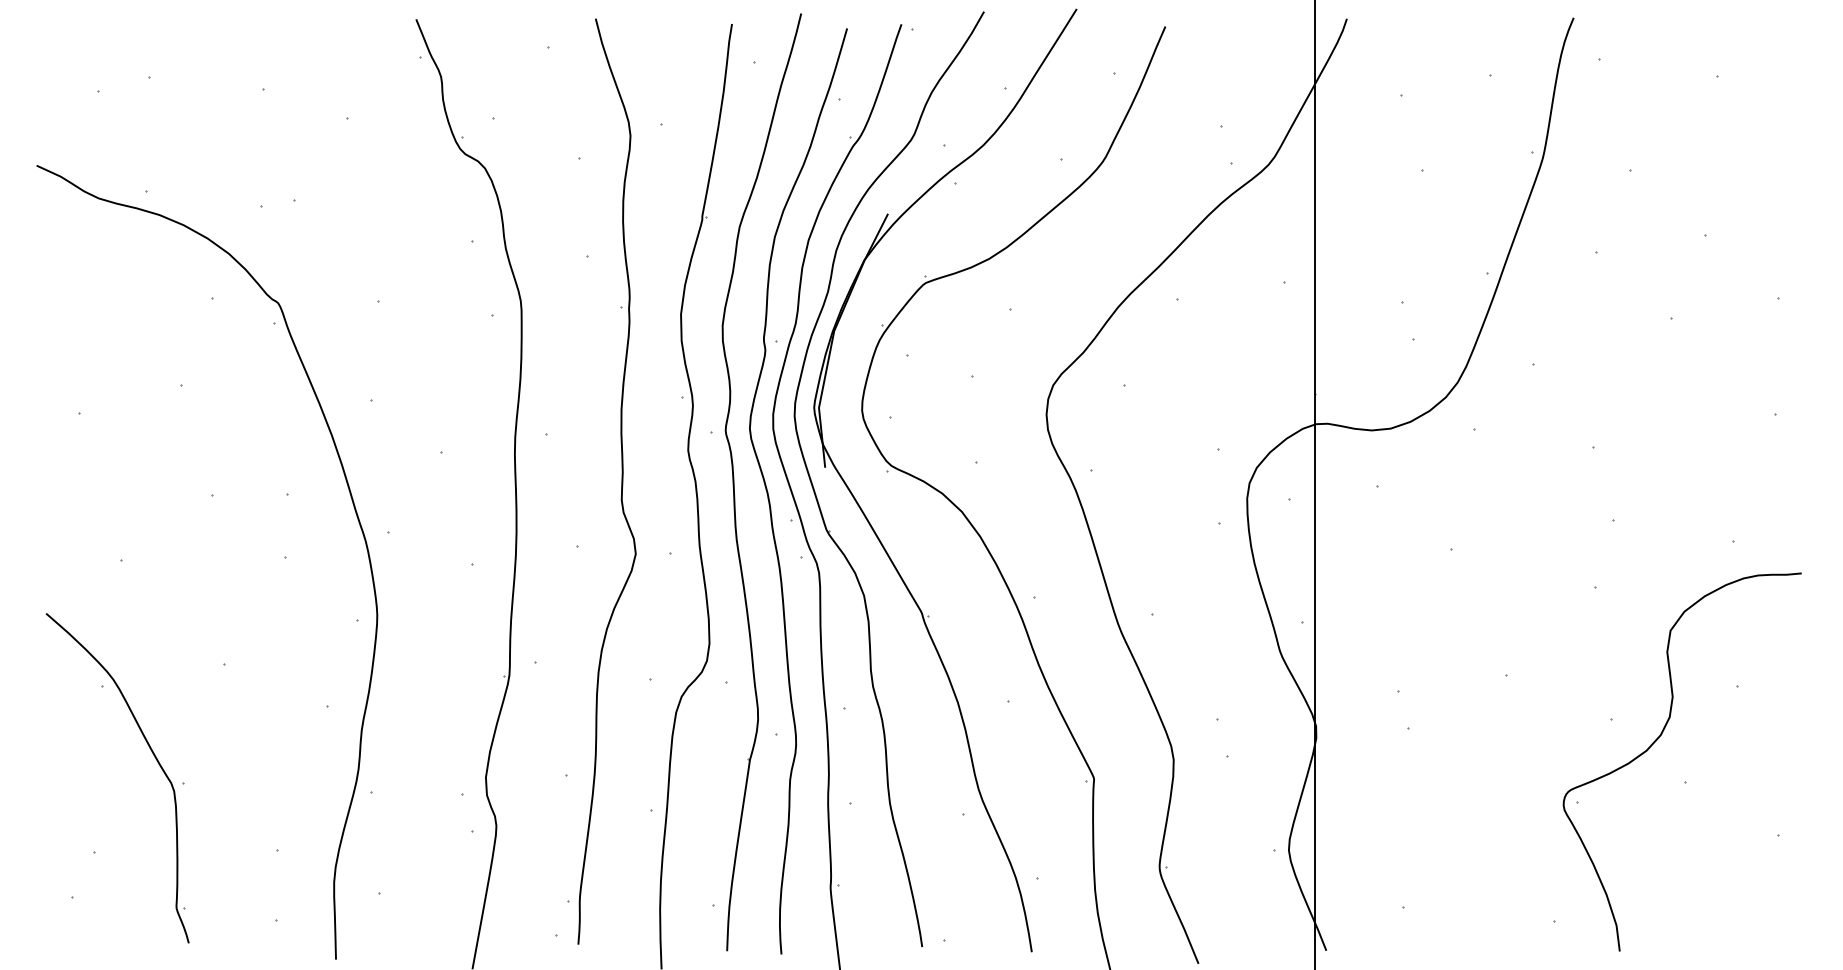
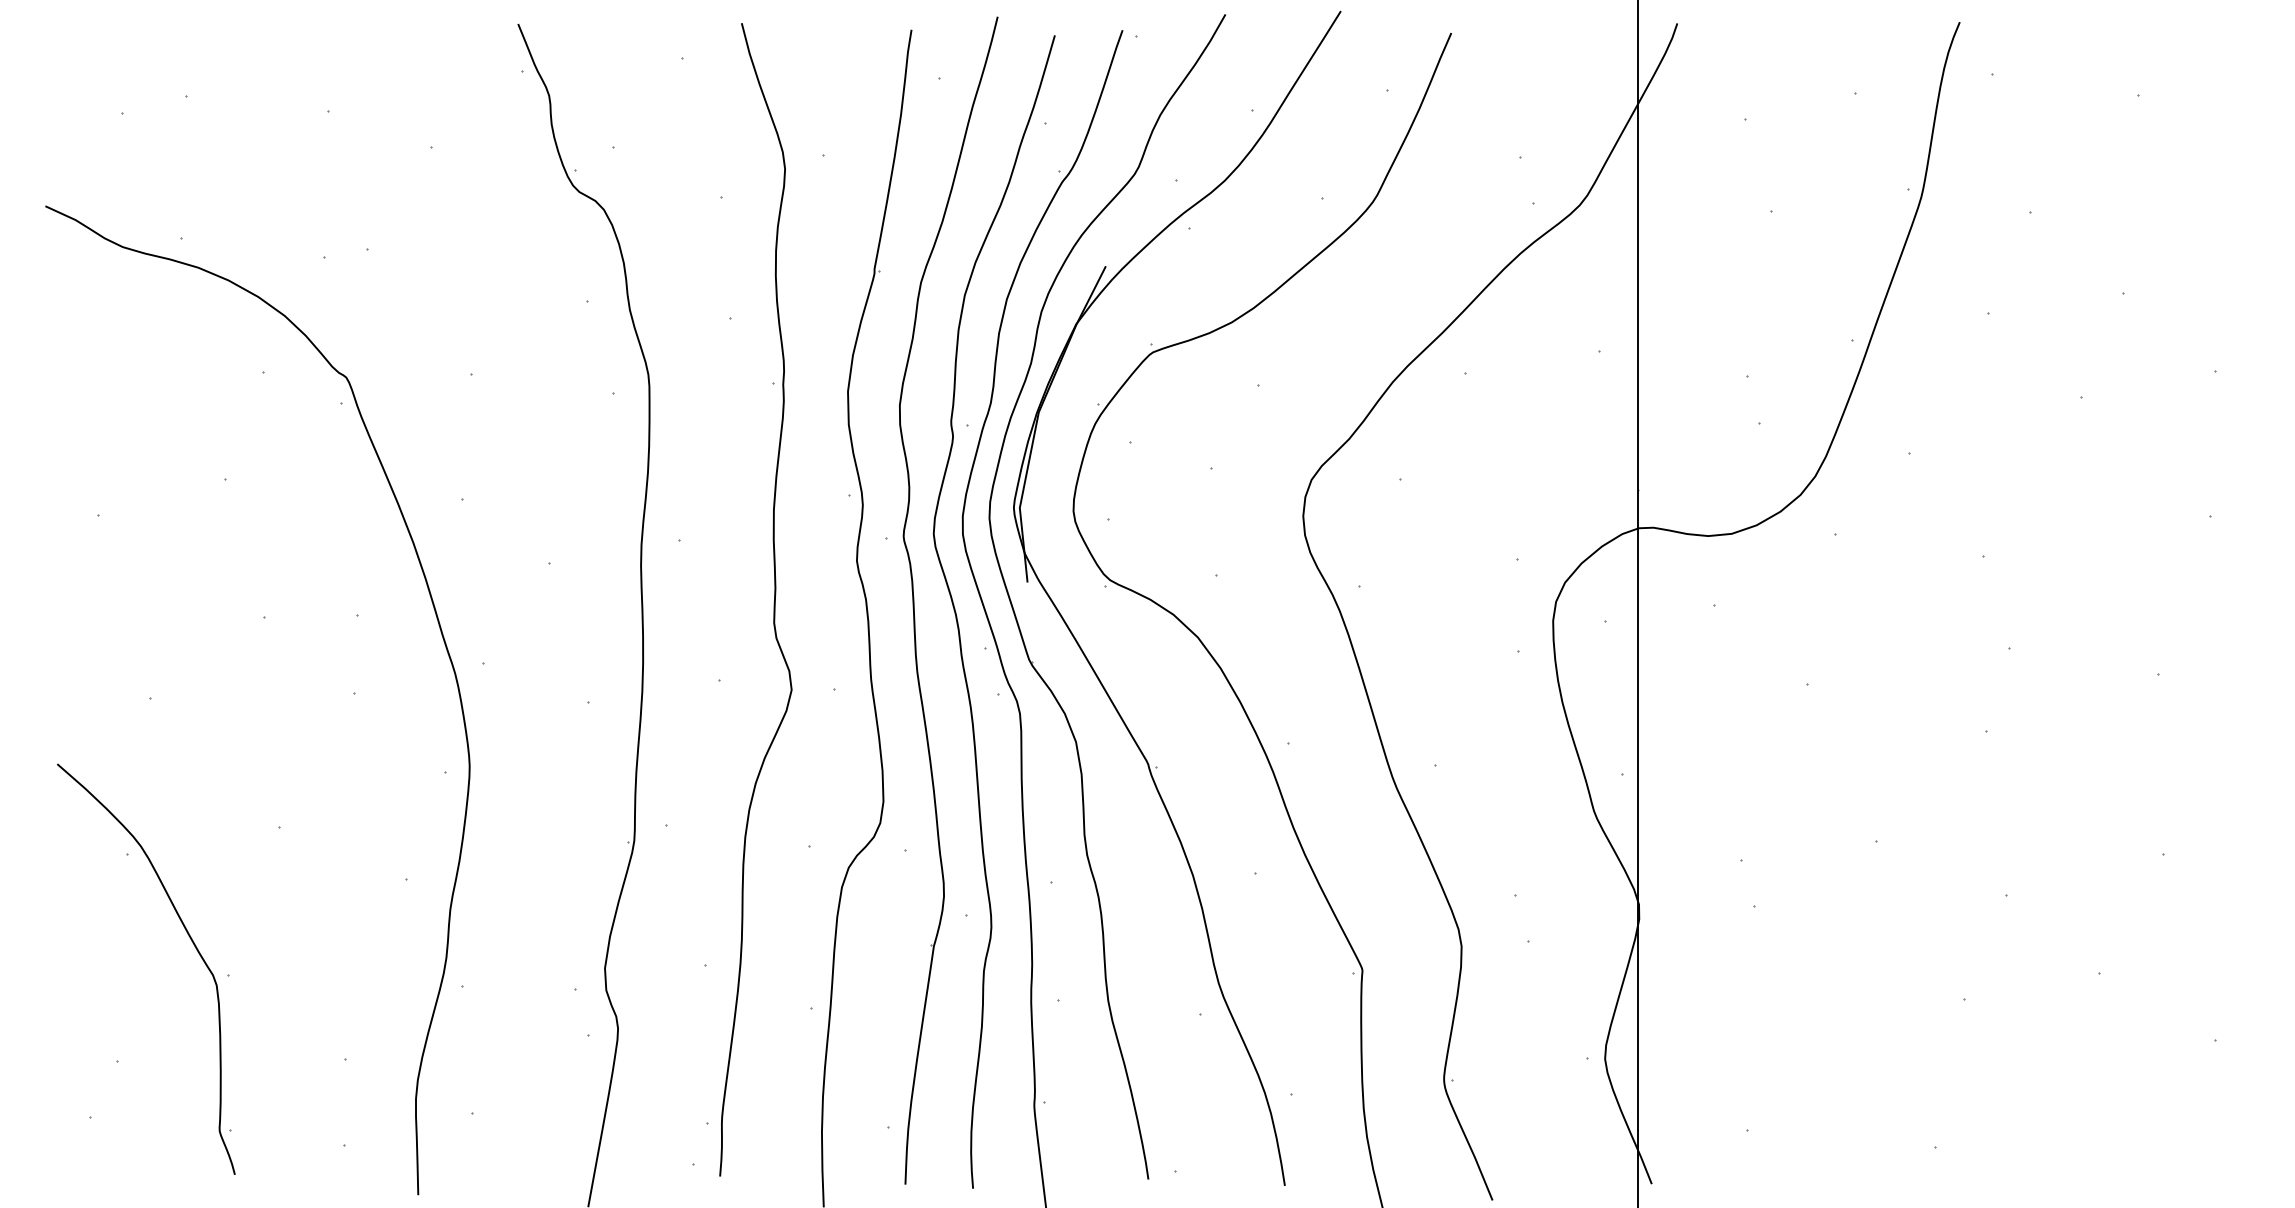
curve: (1658, 739) -> (2065, 920), removed

